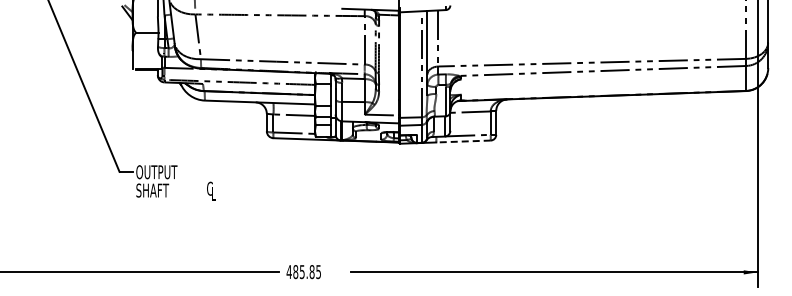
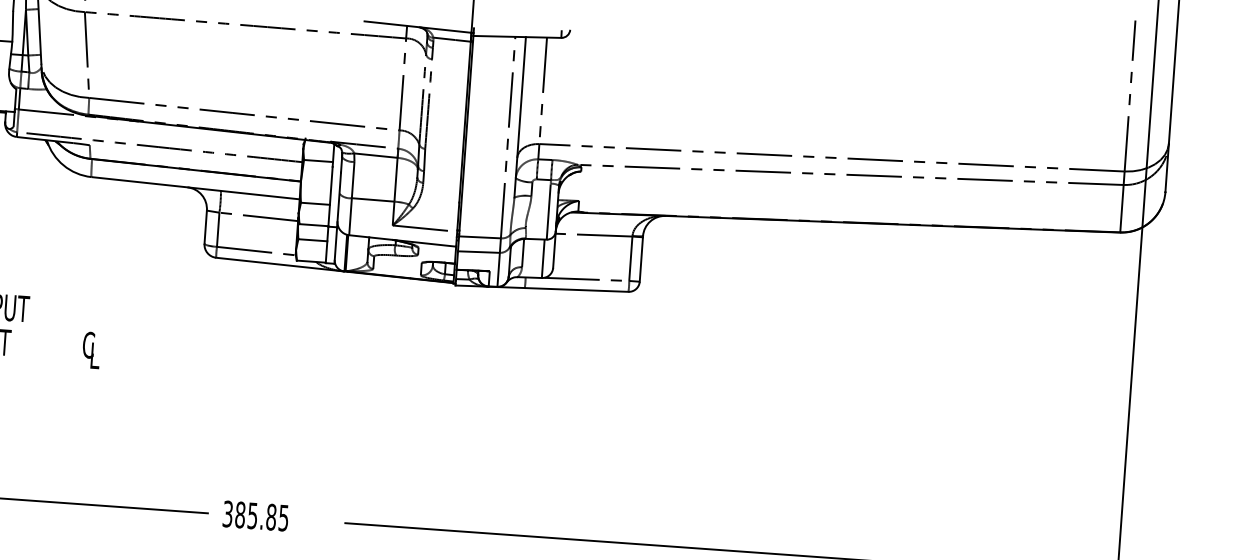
line: (462, 141) -> (574, 289), dashed -> solid
text: (288, 272) -> (226, 514), 485.85 -> 385.85

